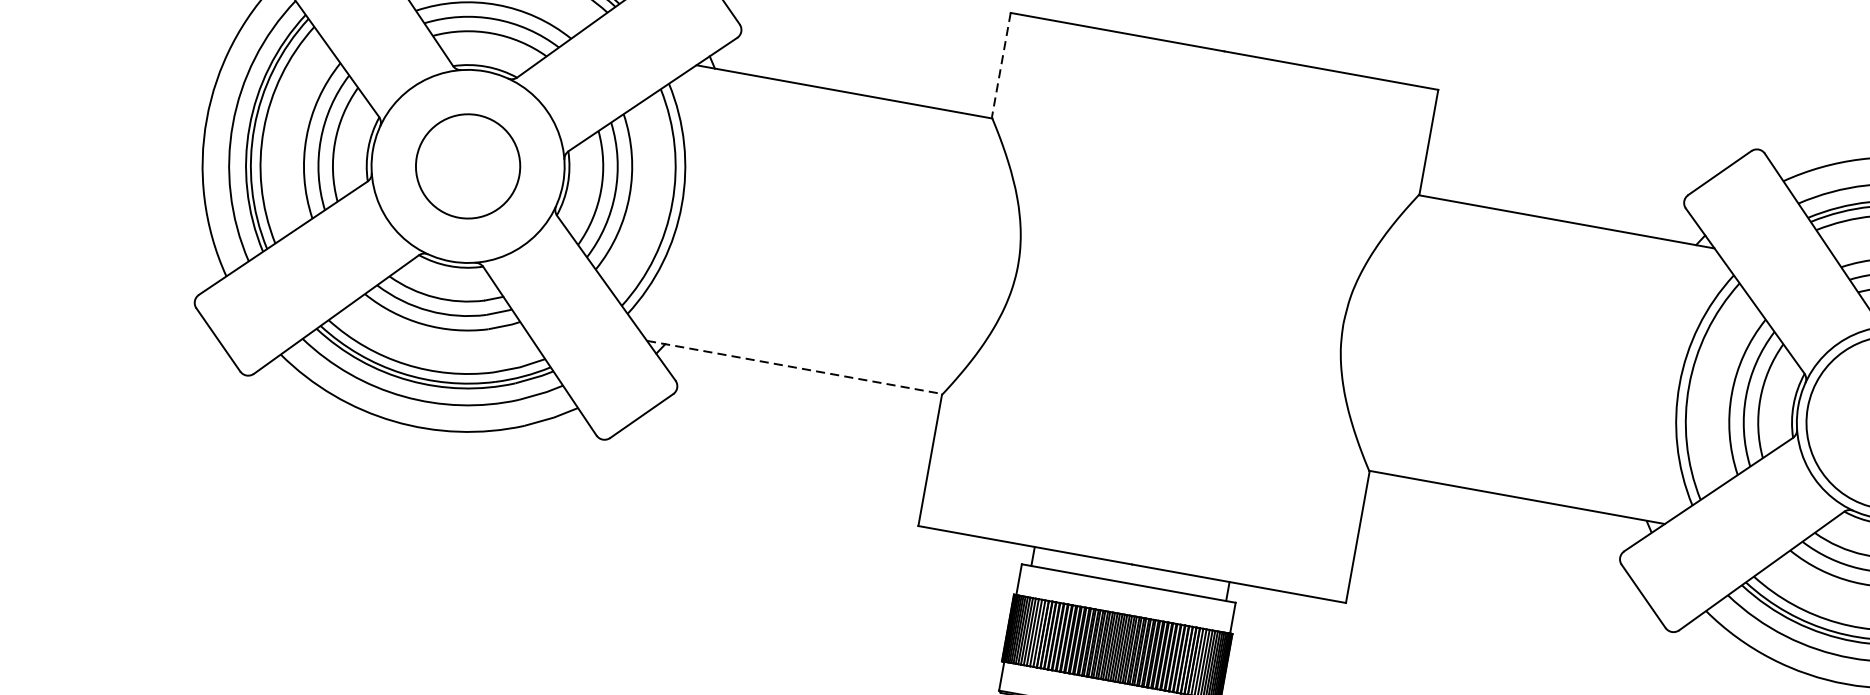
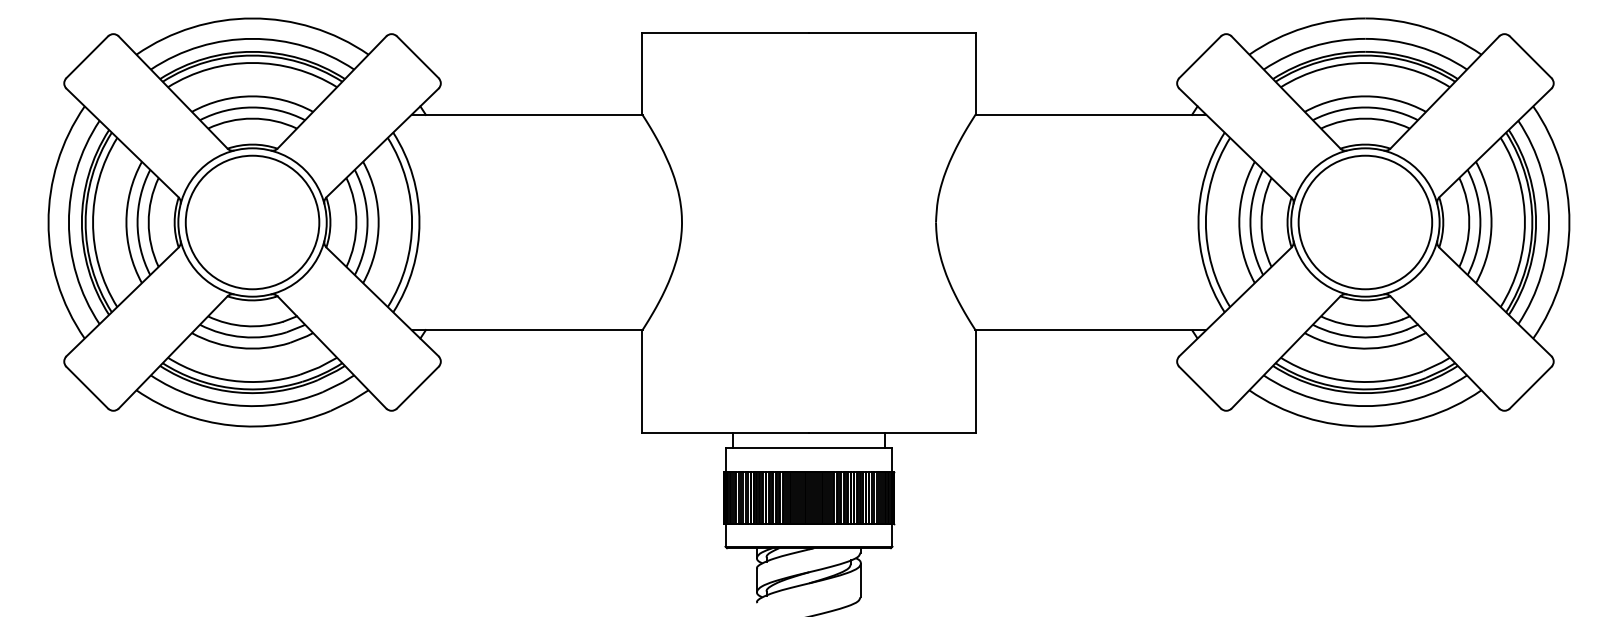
line: (1001, 65) -> (642, 73), dashed -> solid
circle: (468, 166) -> (252, 222), size x1.67
line: (795, 368) -> (527, 330), dashed -> solid

